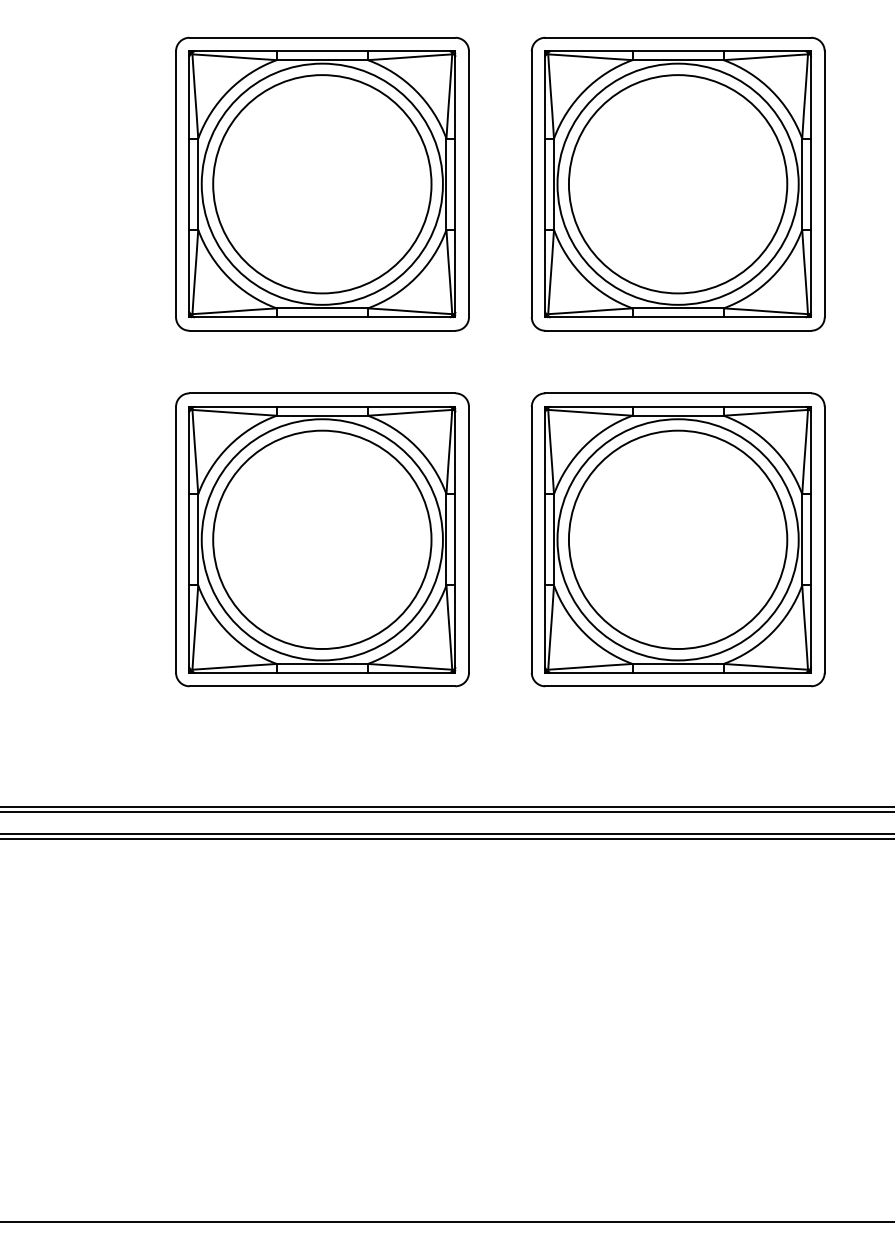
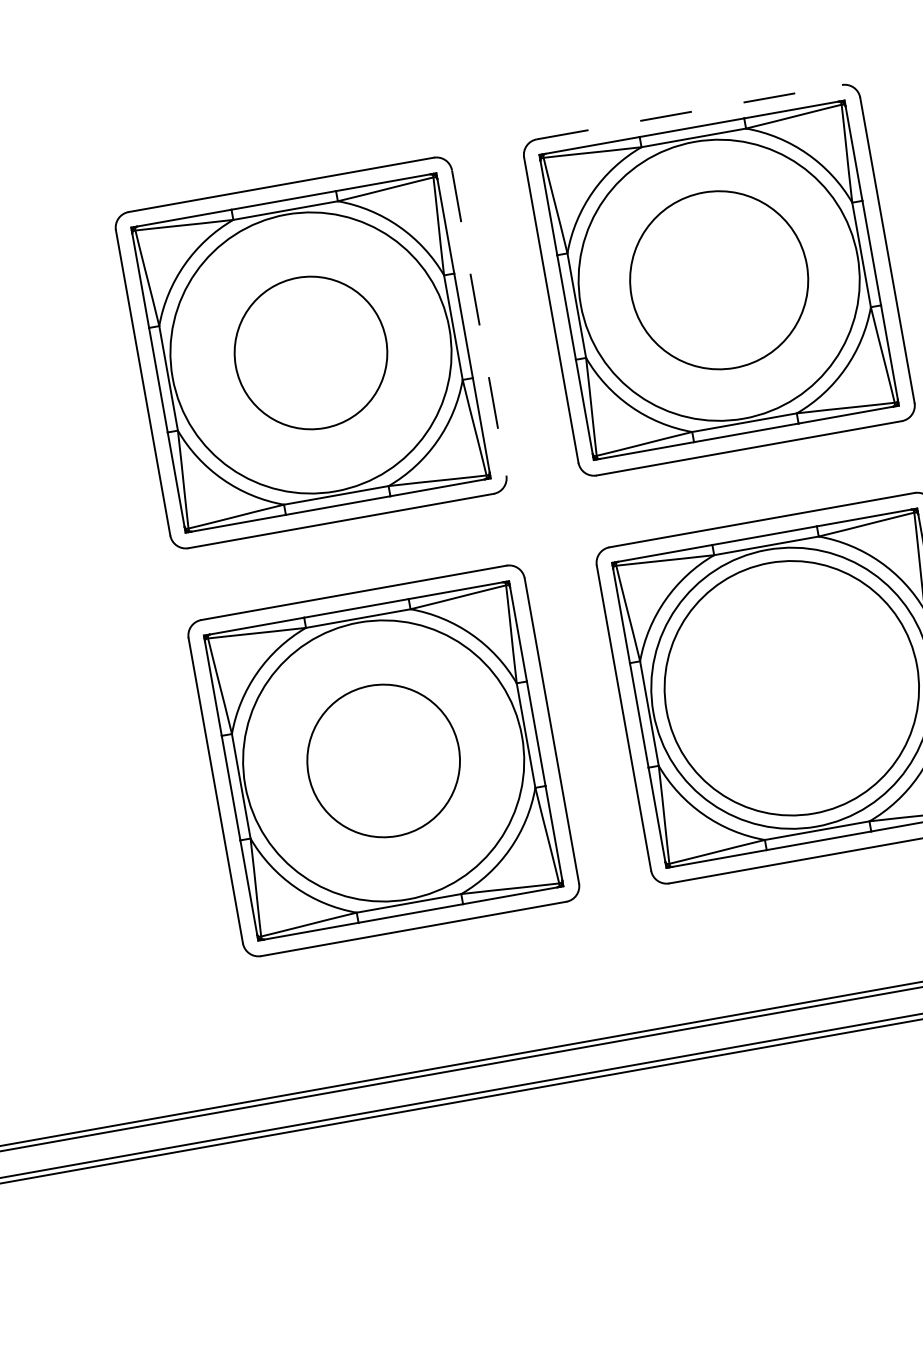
line: (678, 37) -> (689, 111), solid -> dashed
circle: (322, 184) -> (311, 353), size x0.6
line: (468, 184) -> (478, 323), solid -> dashed
circle: (677, 184) -> (718, 280), size x0.7
circle: (322, 539) -> (383, 760), size x0.6

